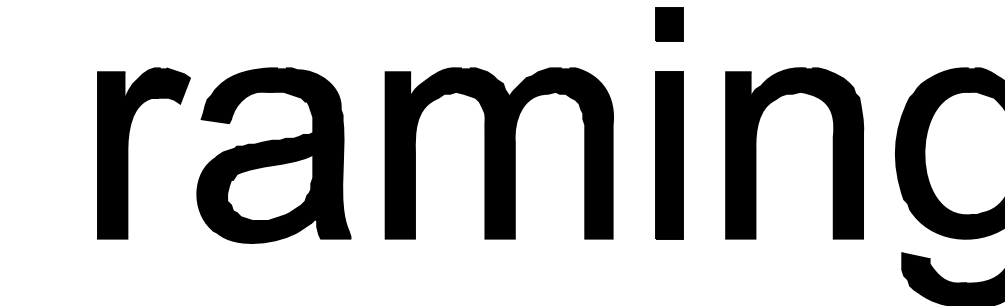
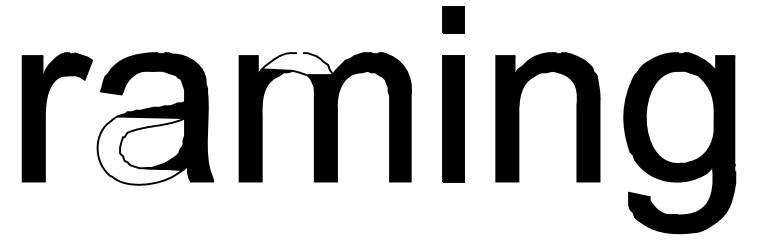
fill: (461, 83) -> (296, 64), removed
fill: (255, 197) -> (141, 150), removed

